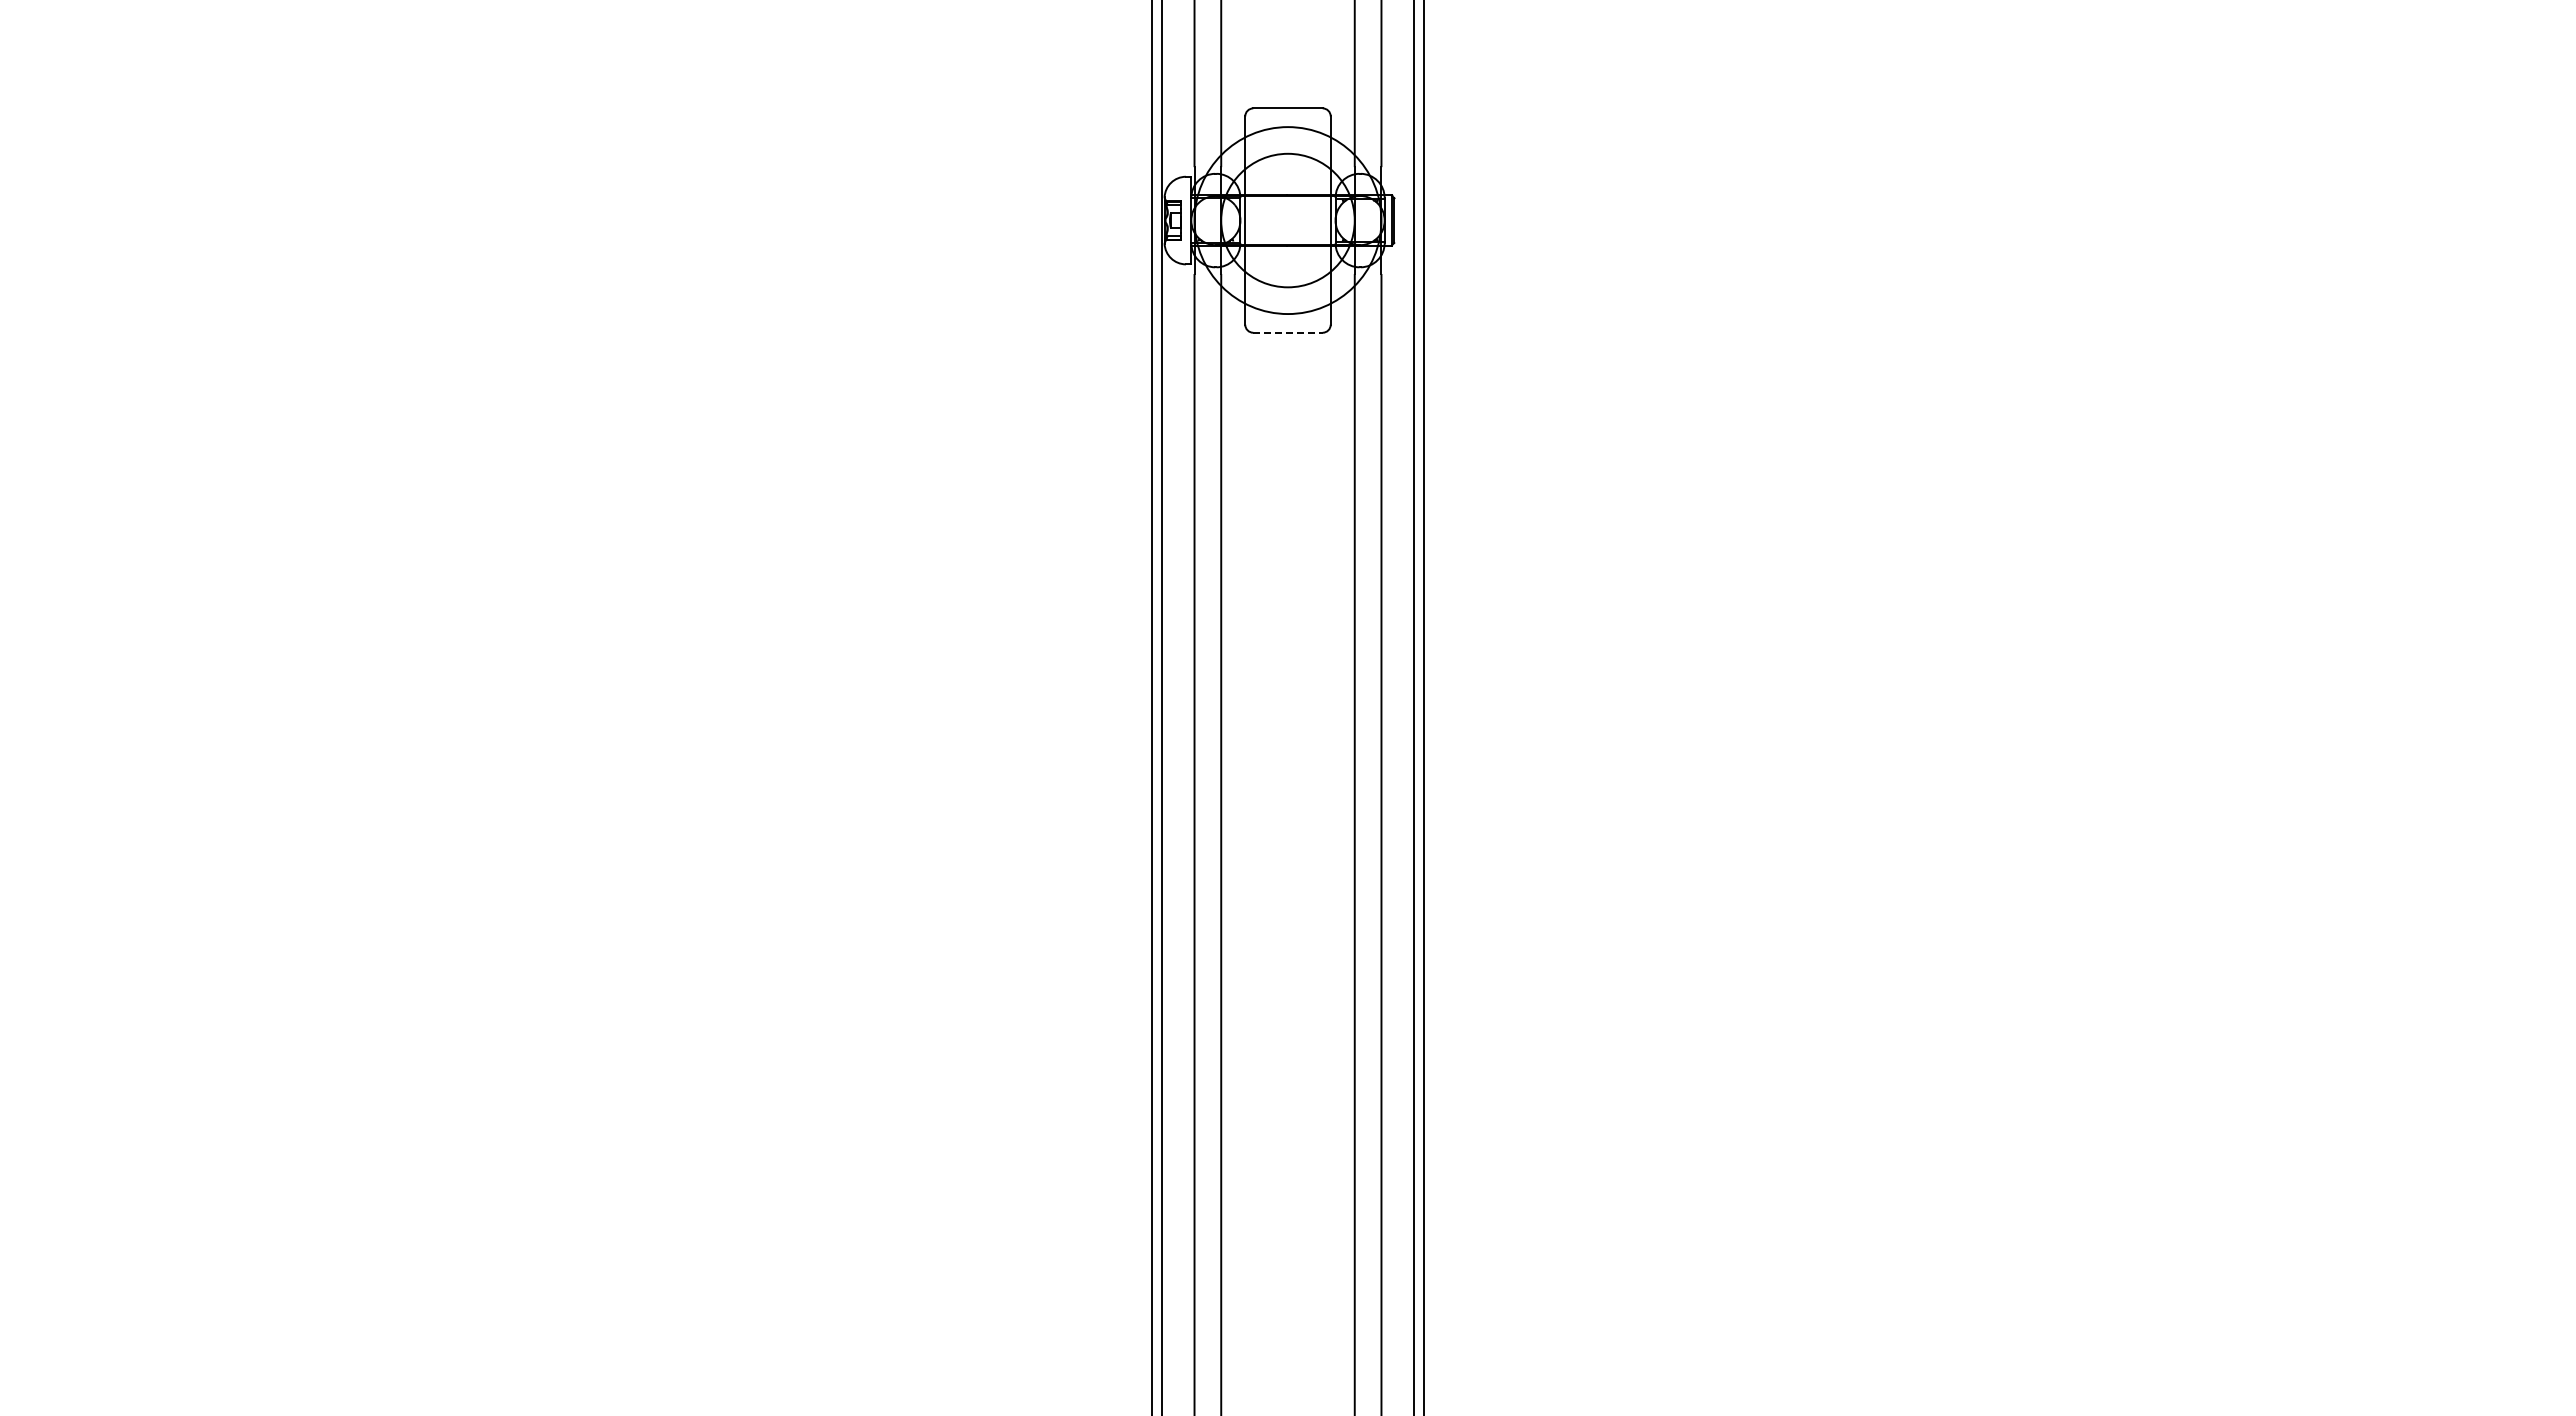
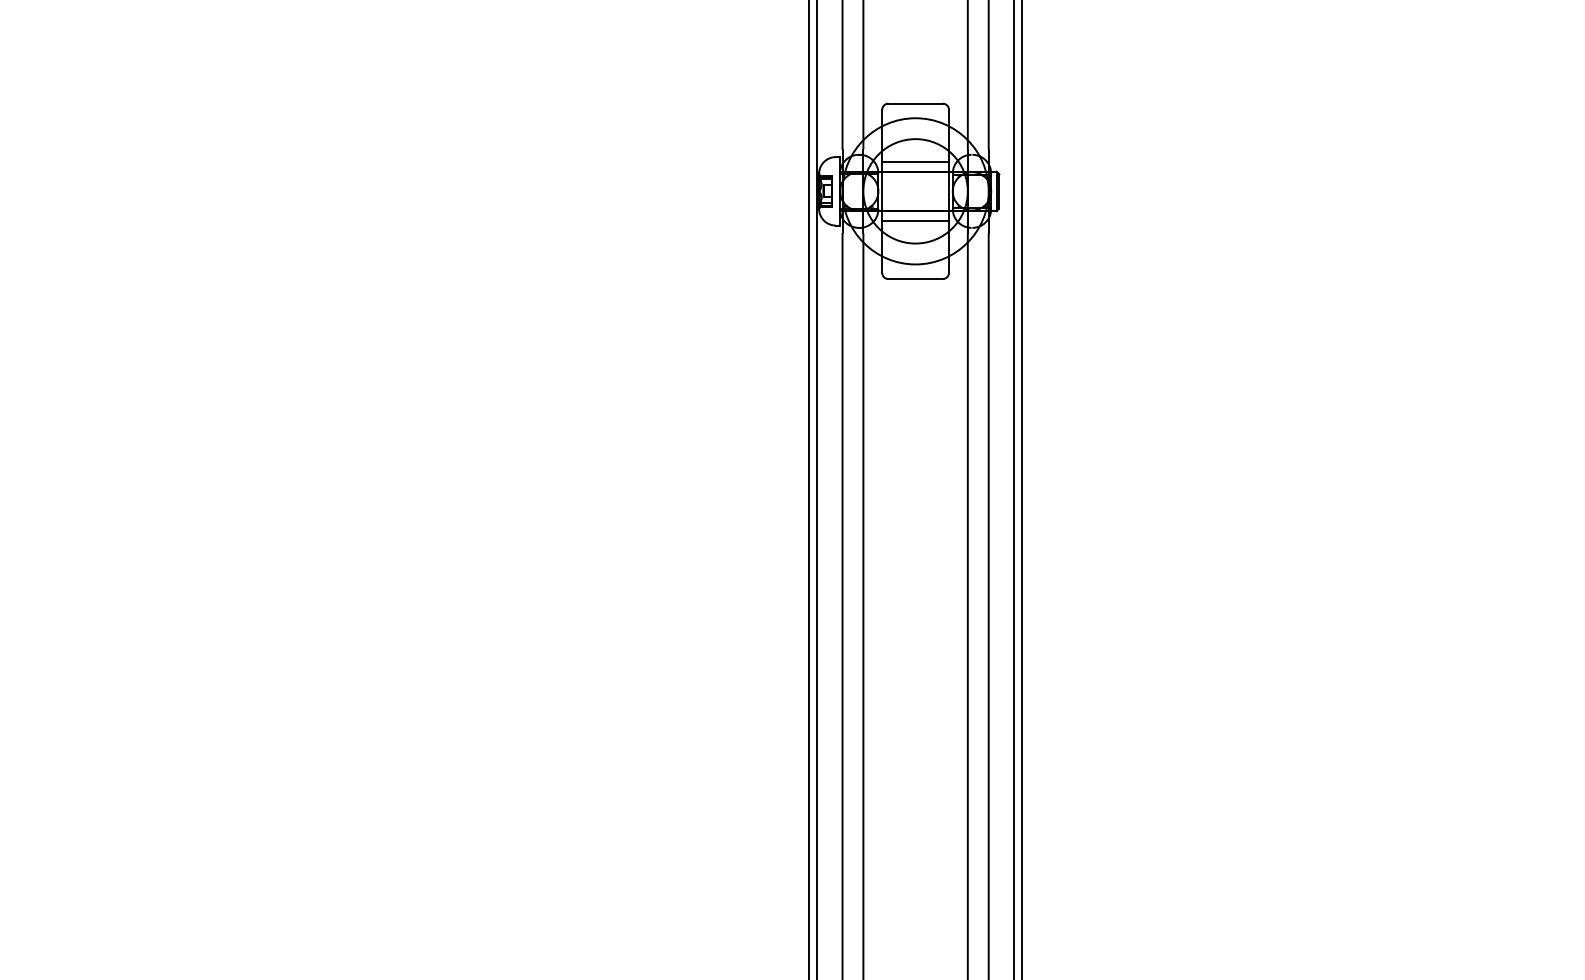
line: (1287, 183) -> (915, 162), added
line: (1287, 257) -> (915, 220), added
line: (1288, 332) -> (916, 278), dashed -> solid

